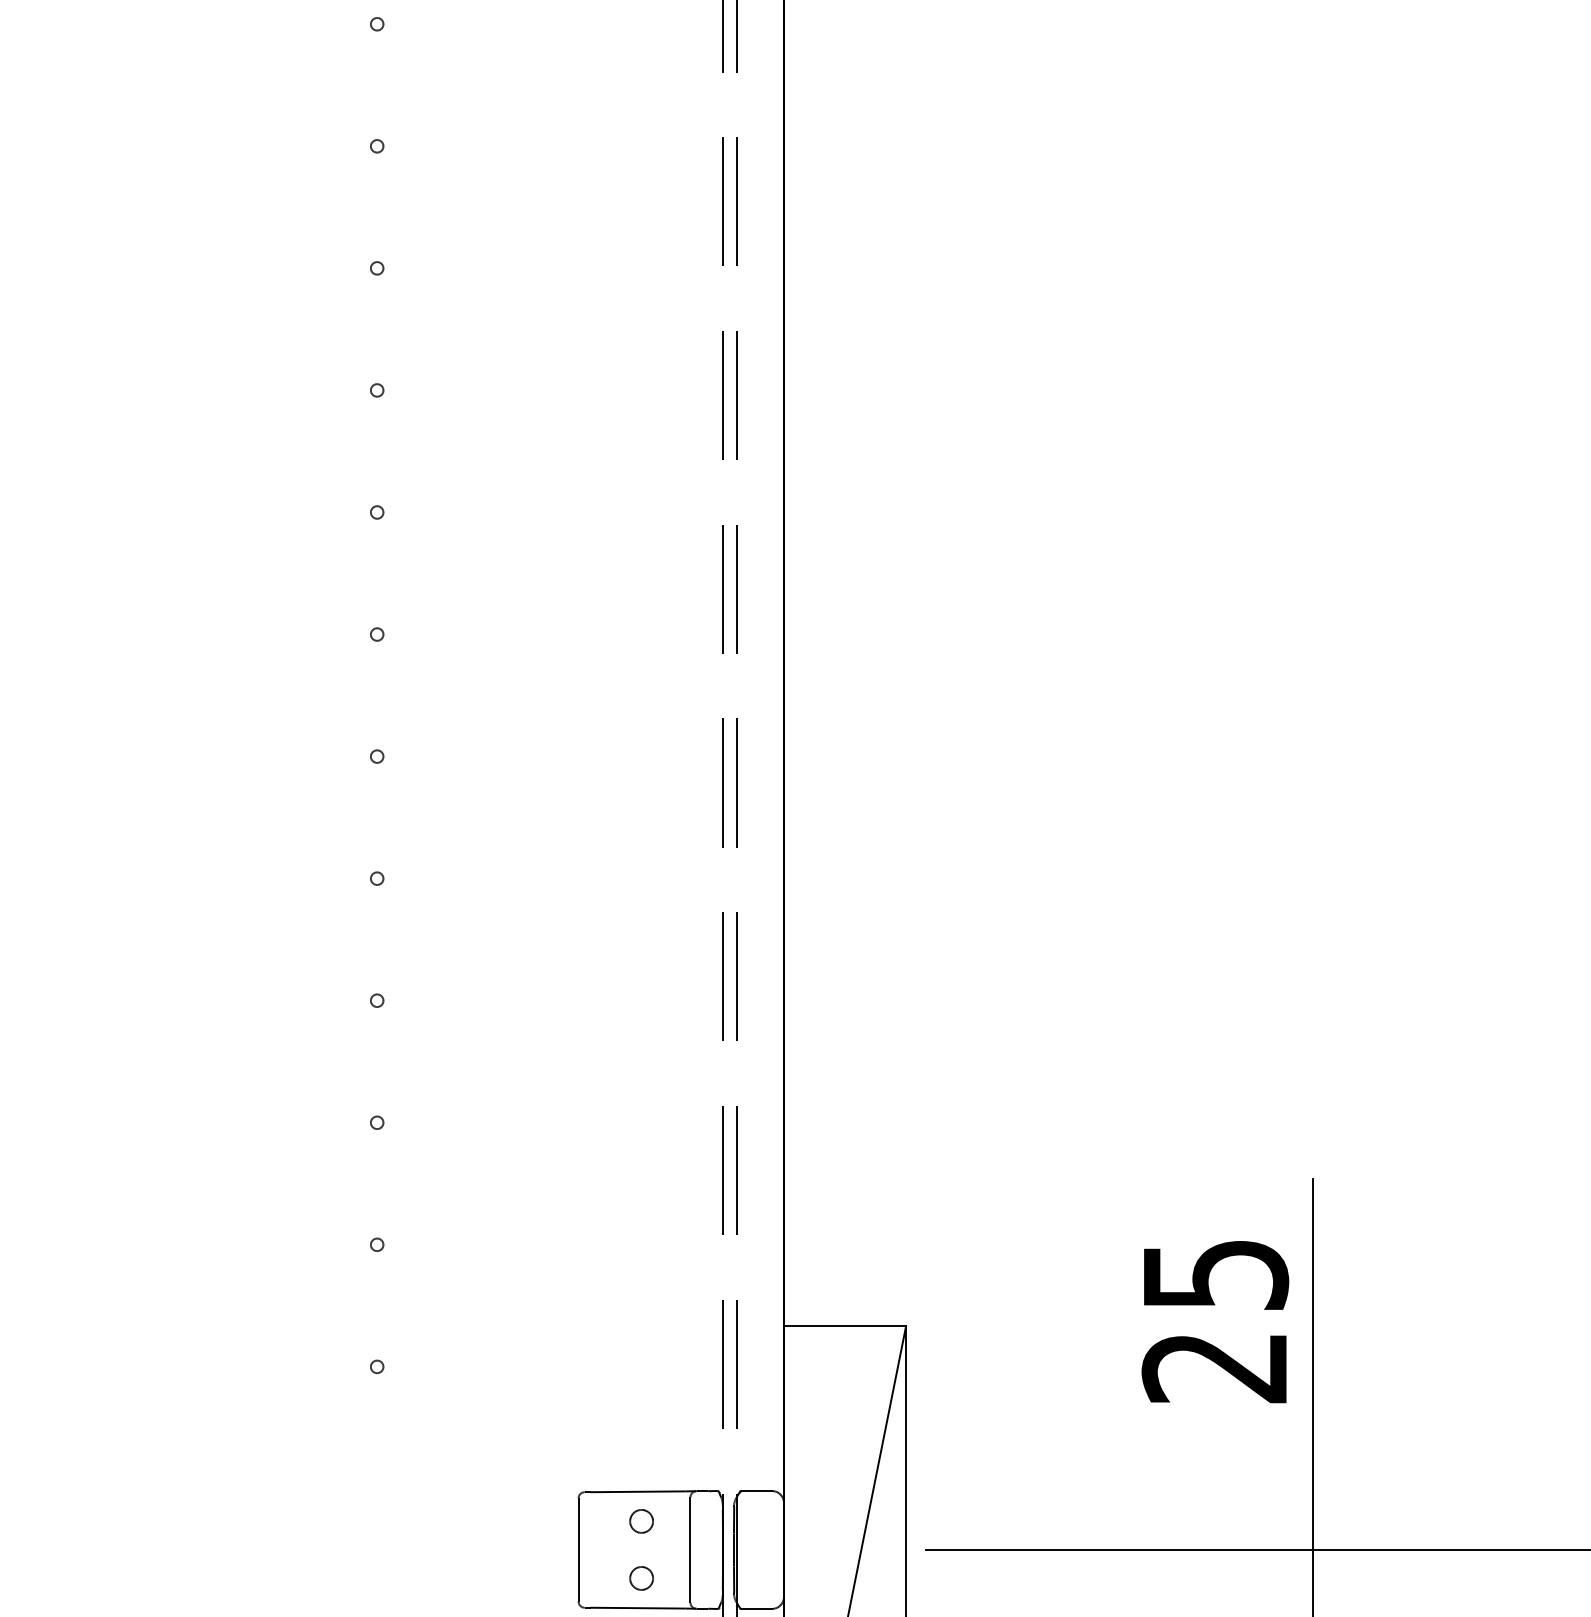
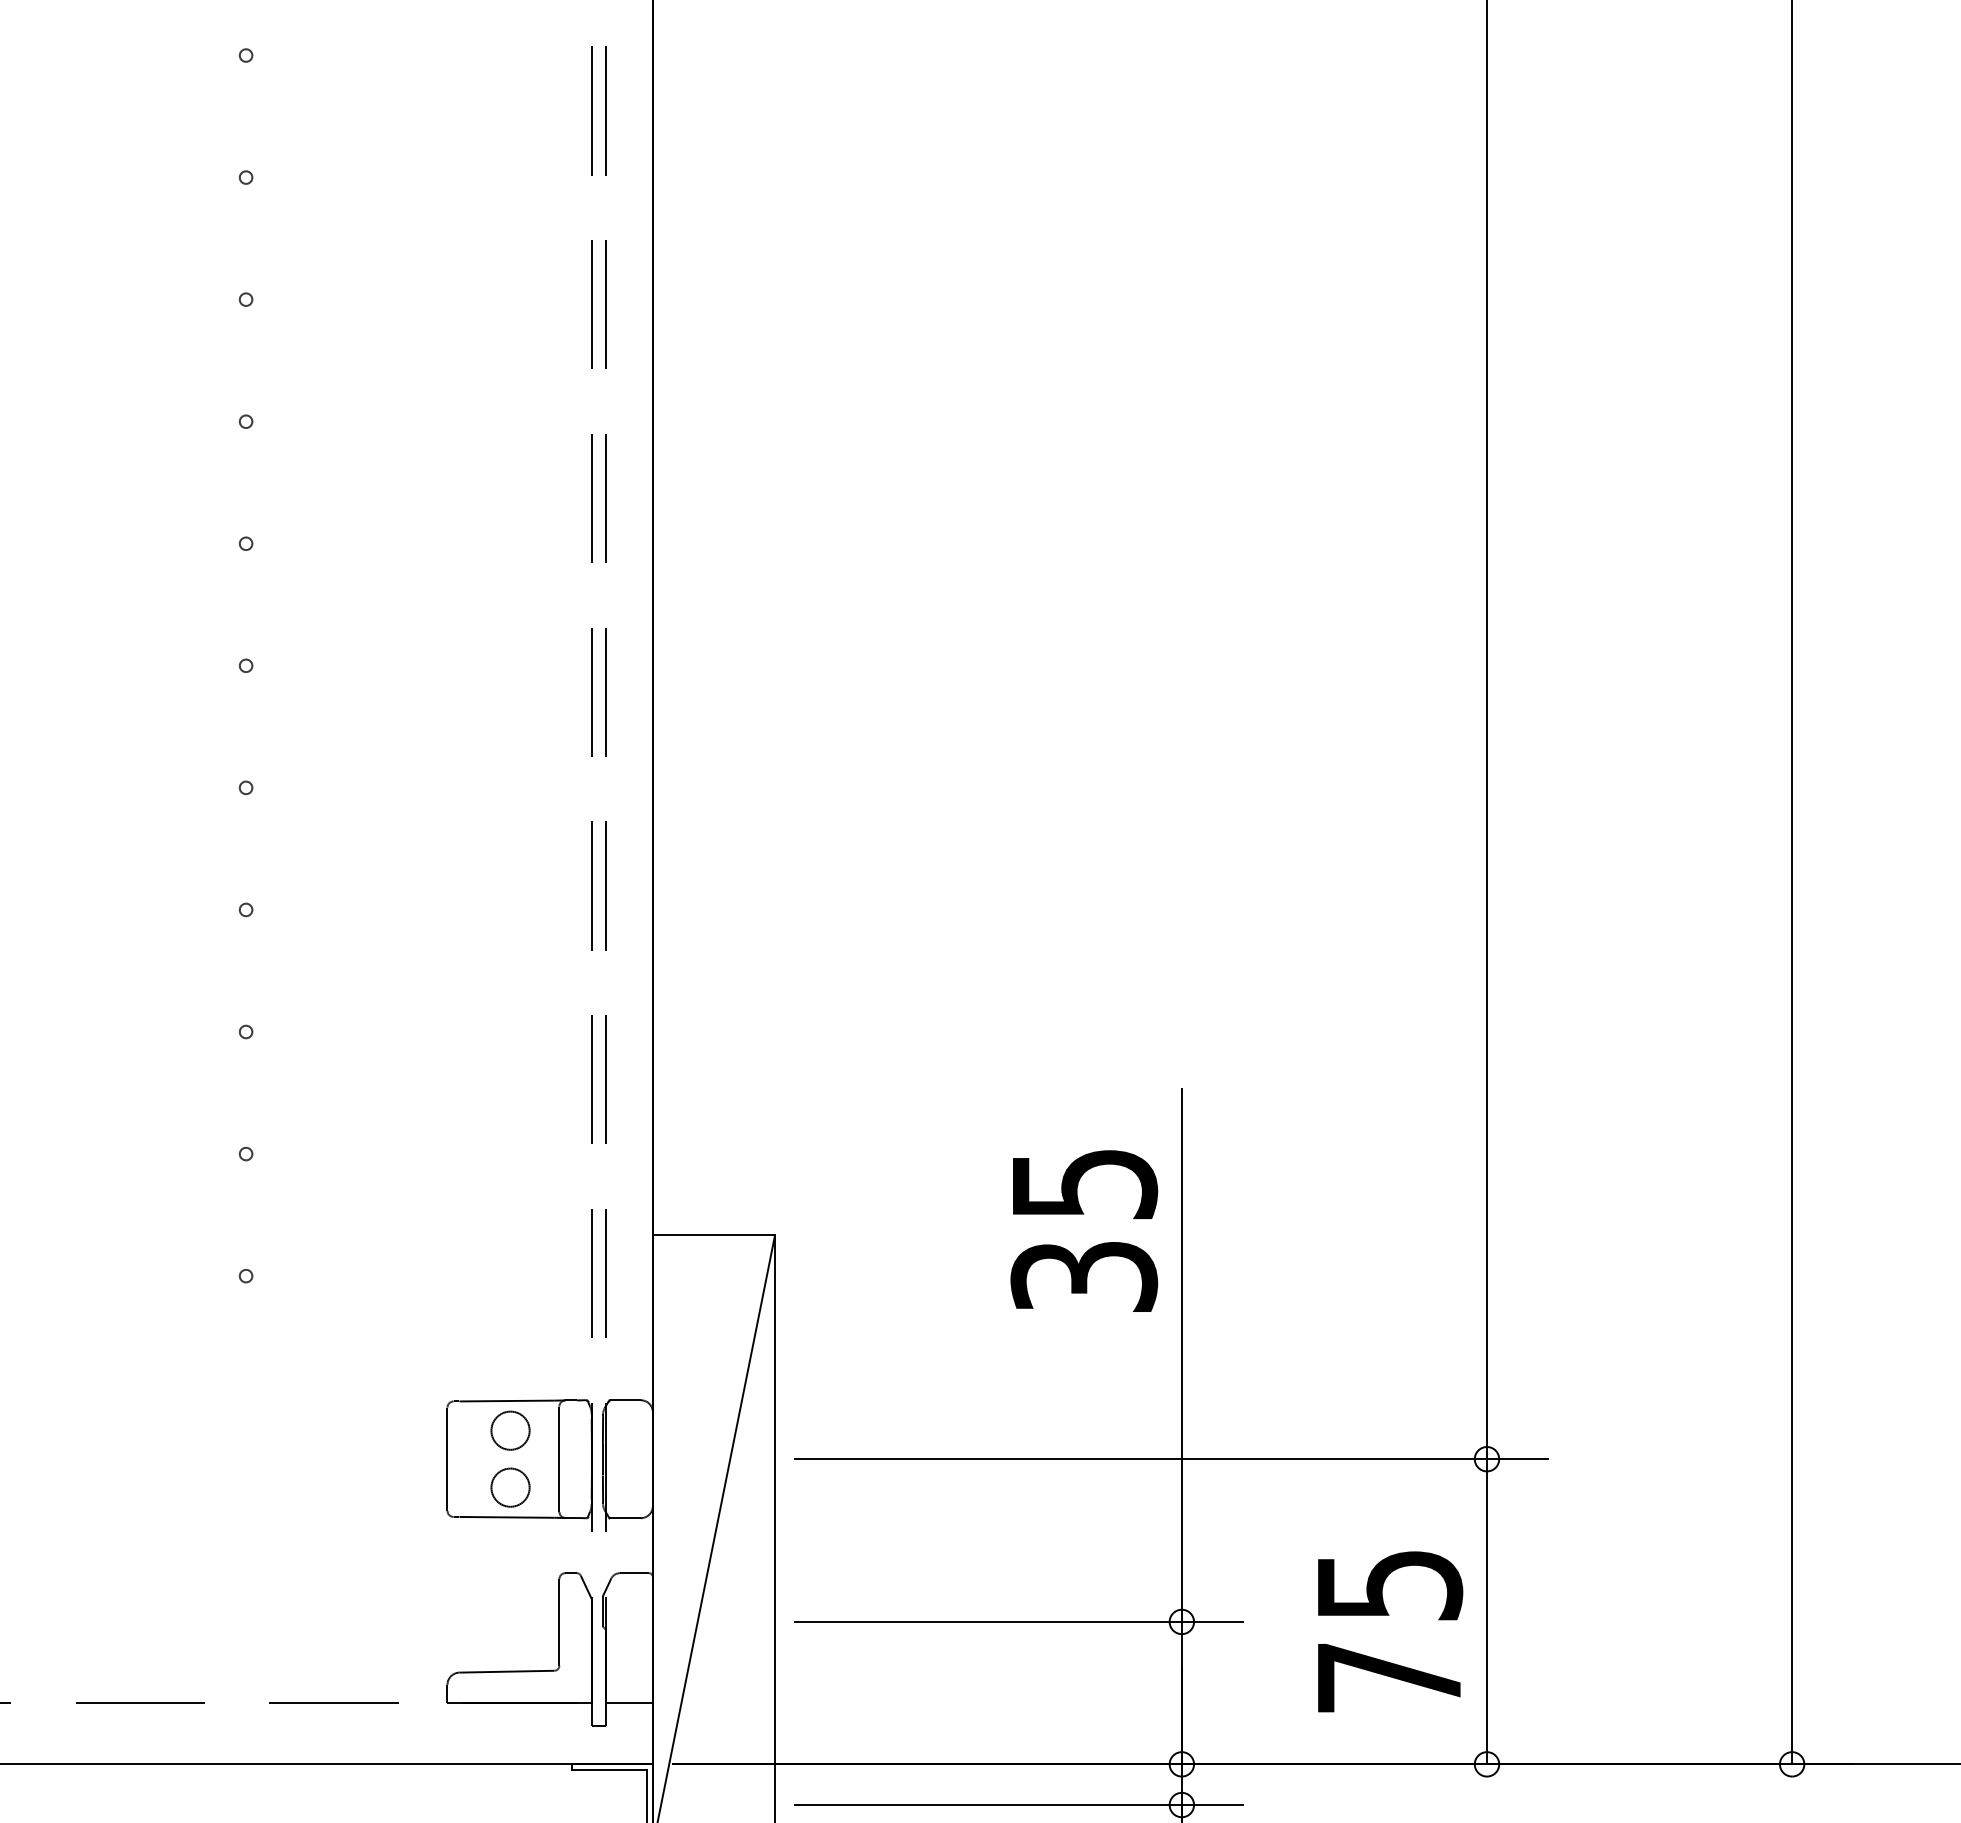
text: (1215, 1368) -> (1084, 1277), 25 -> 35
circle: (641, 1521) -> (510, 1430), size x1.67
circle: (641, 1578) -> (510, 1487), size x1.67

